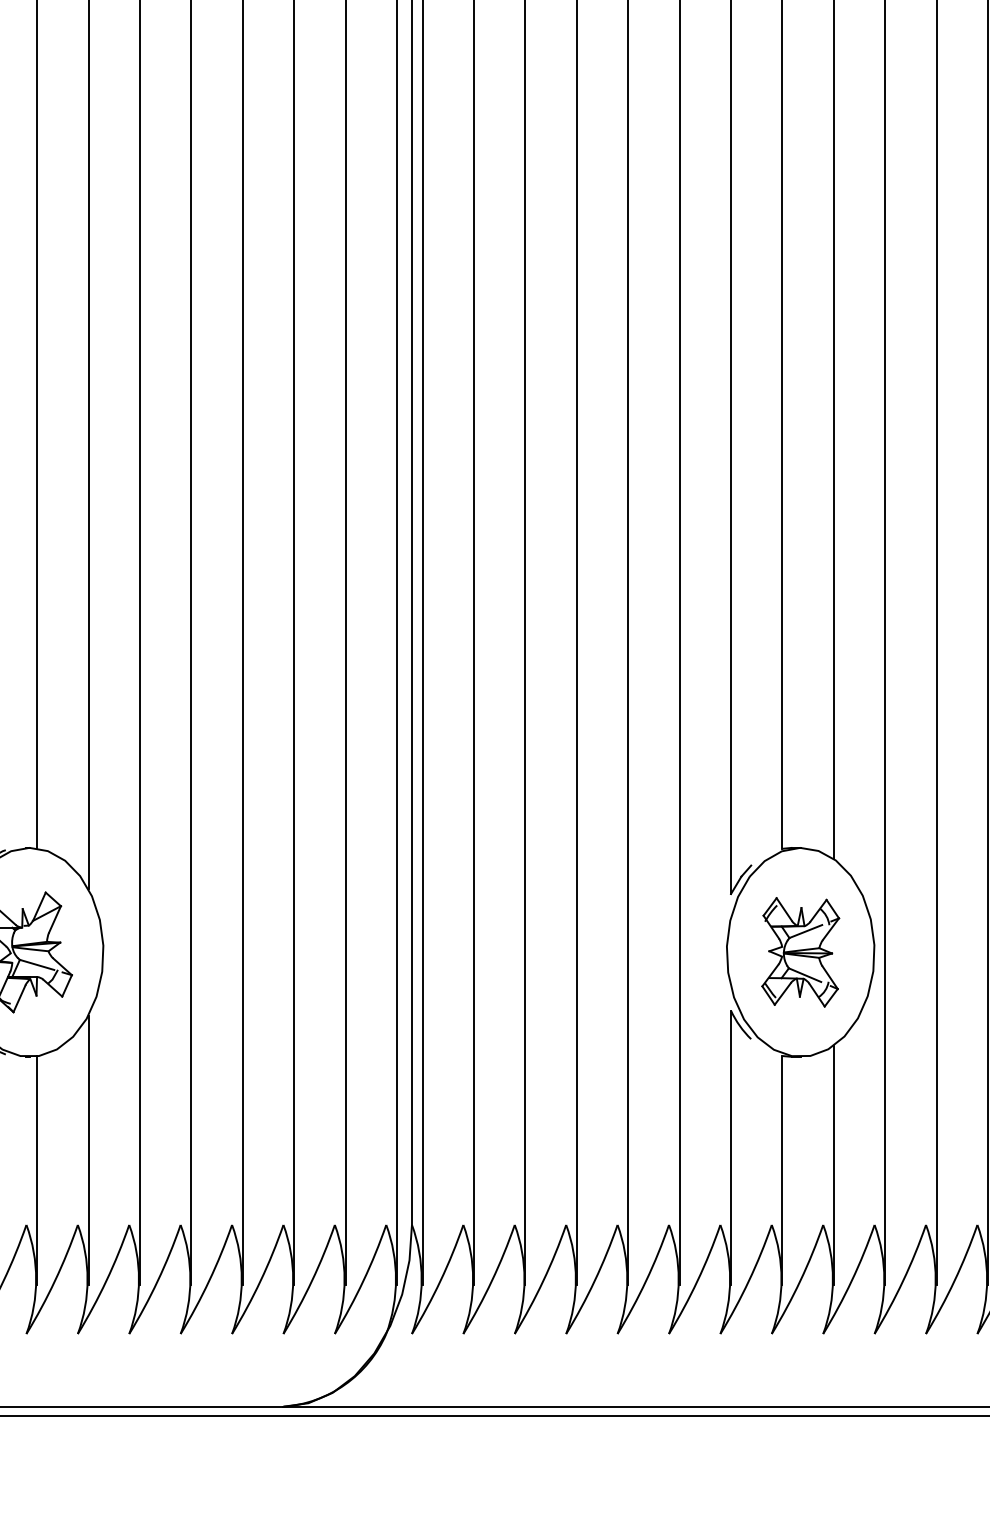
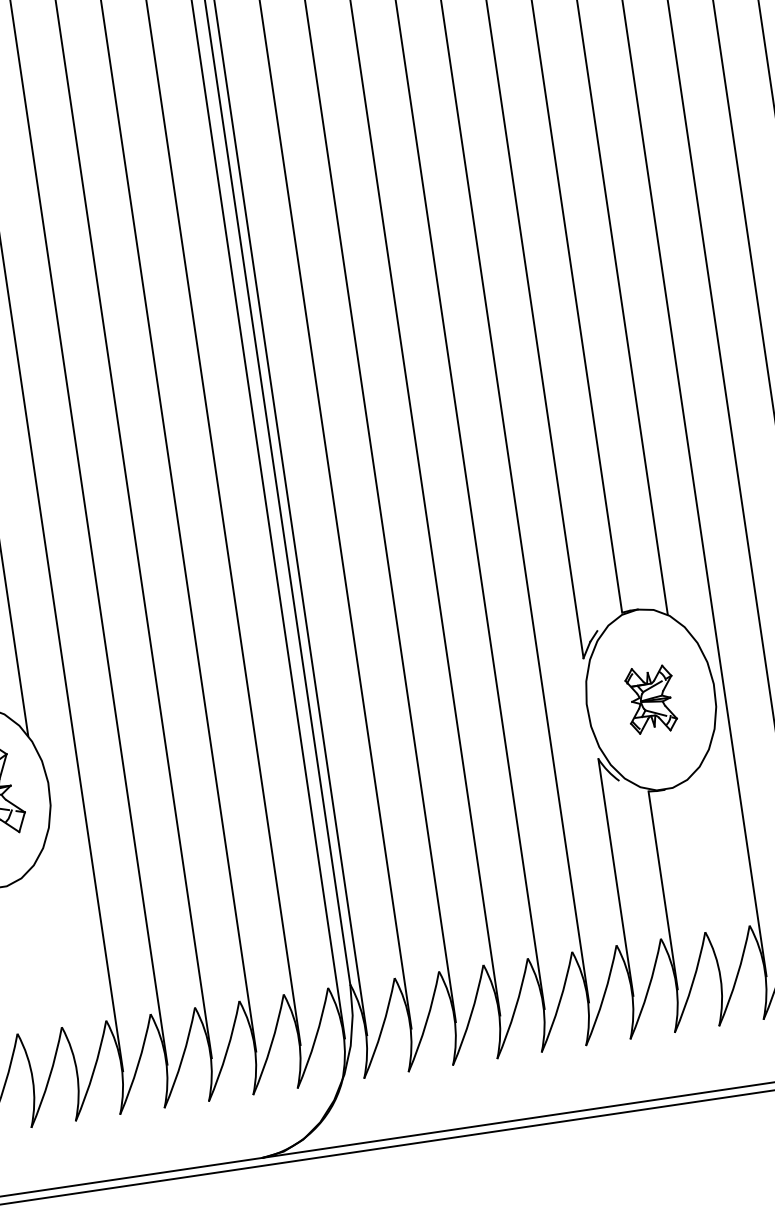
part: (800, 952) -> (650, 699), size x0.7
line: (88, 1150) -> (61, 961), removed
line: (833, 1165) -> (706, 879), removed
line: (37, 1170) -> (20, 985), removed

